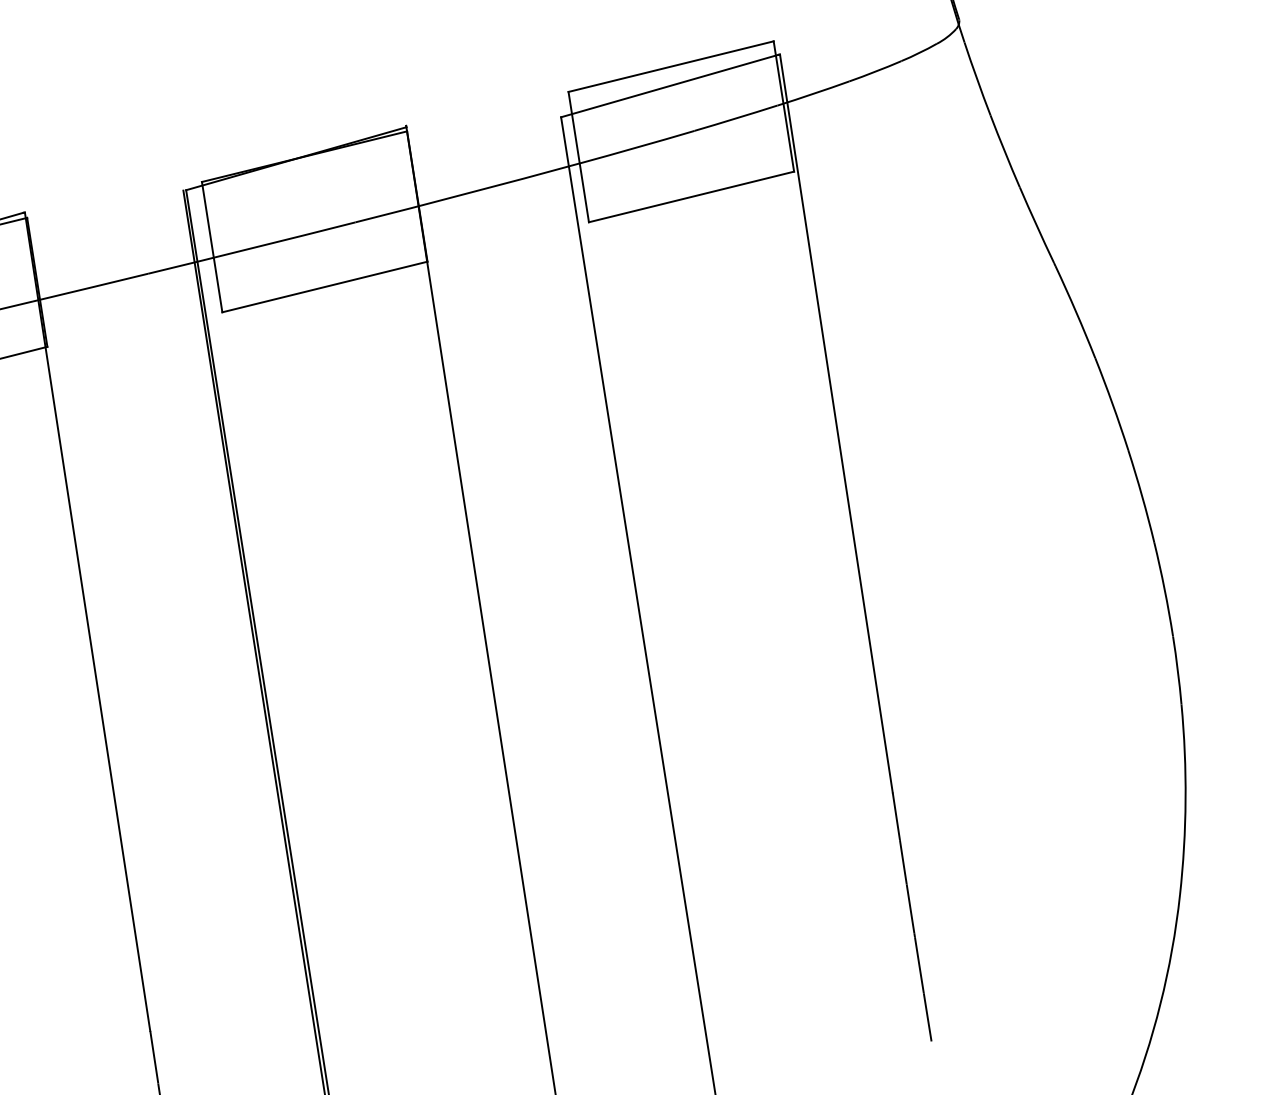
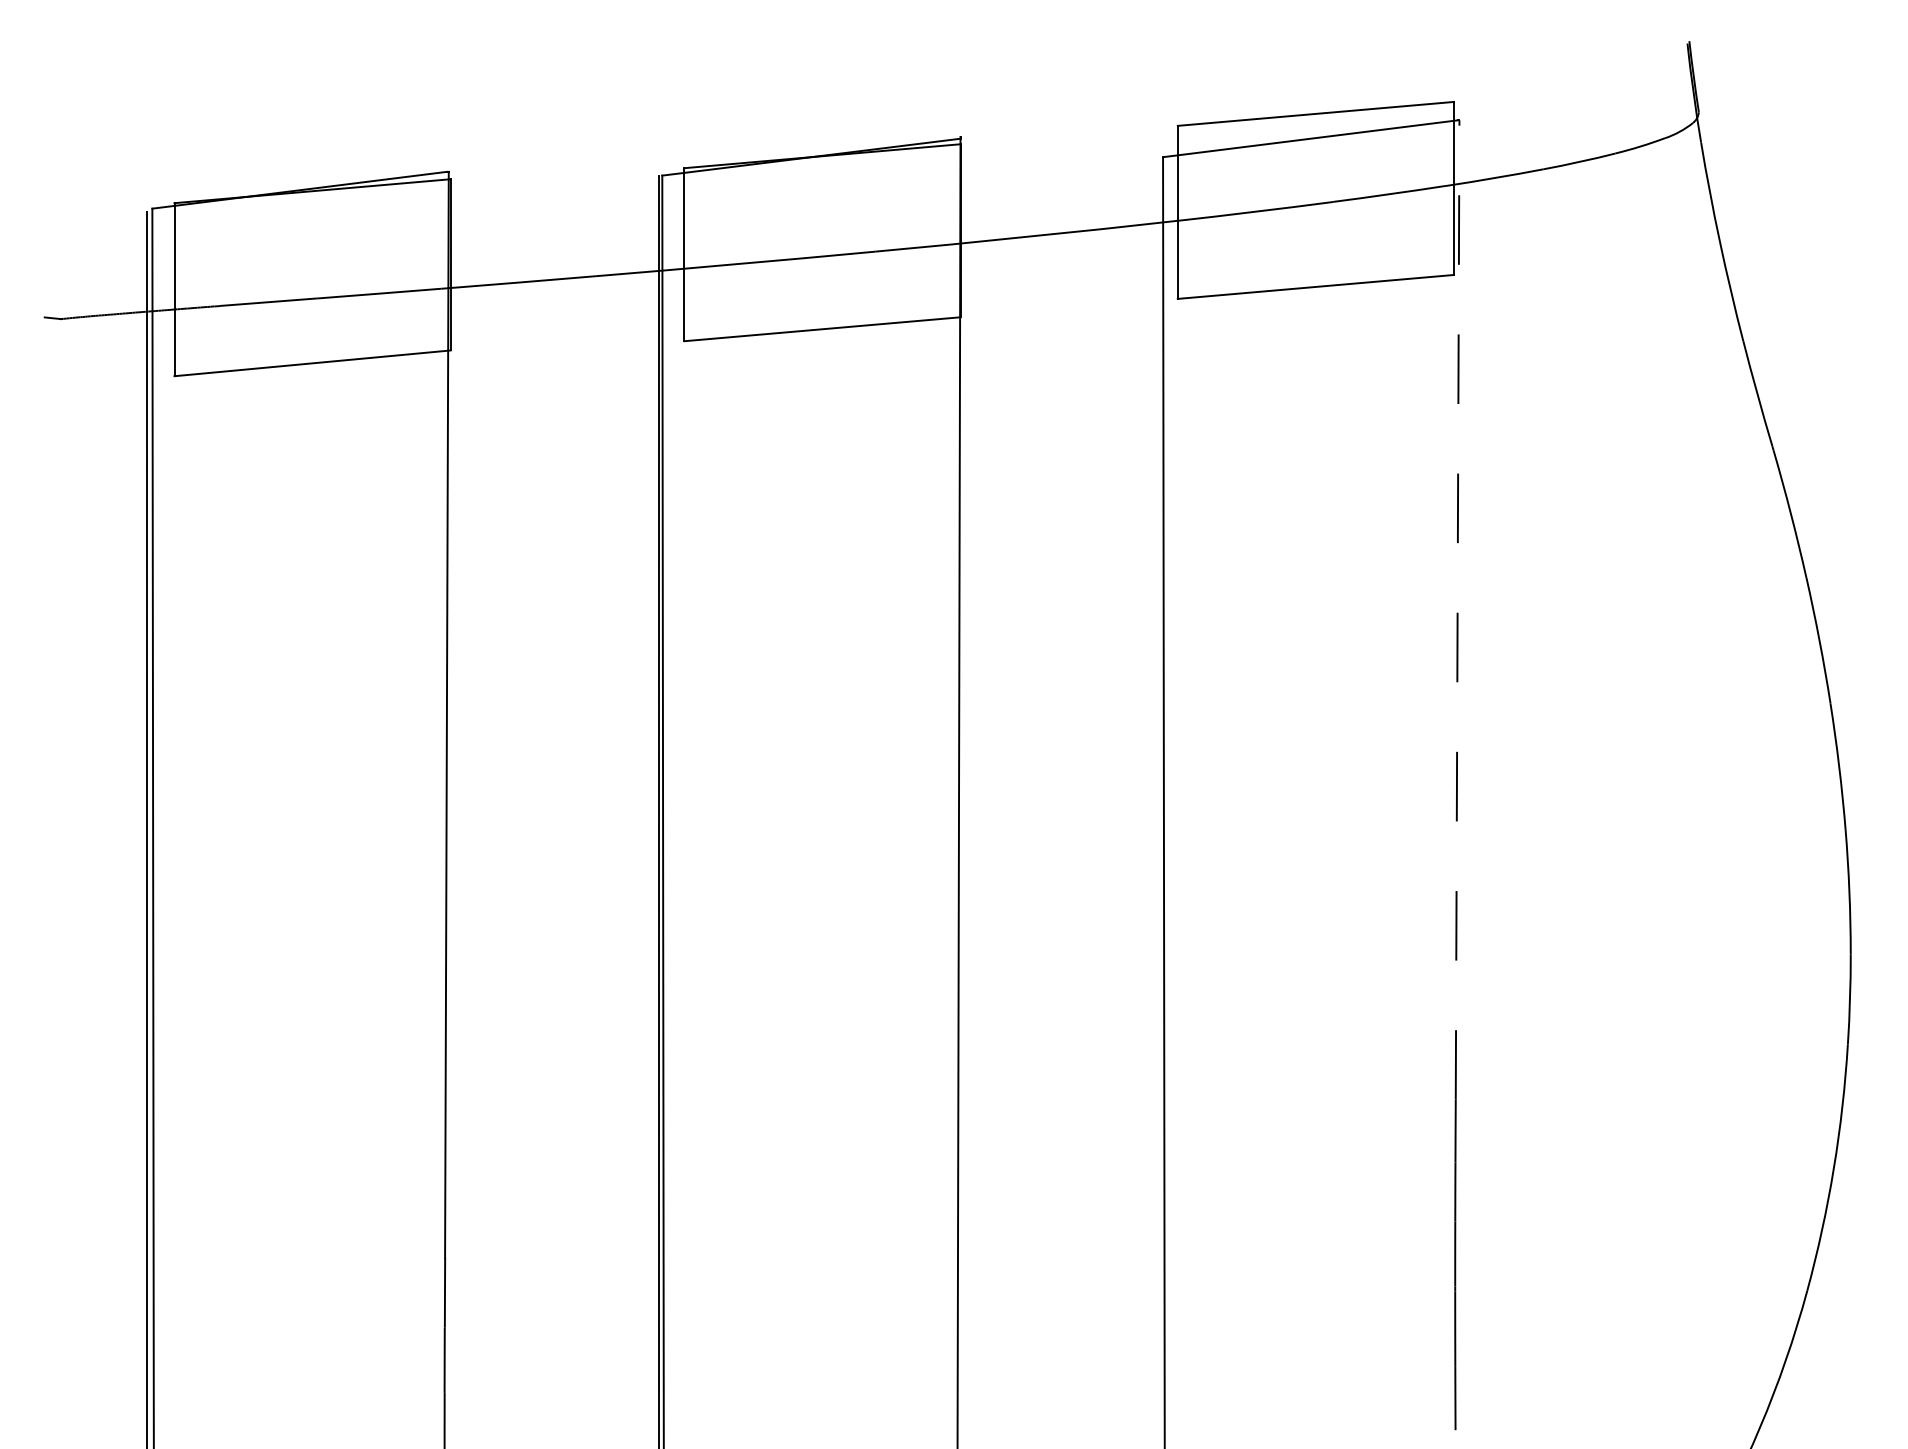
line: (836, 423) -> (1457, 610), solid -> dashed

